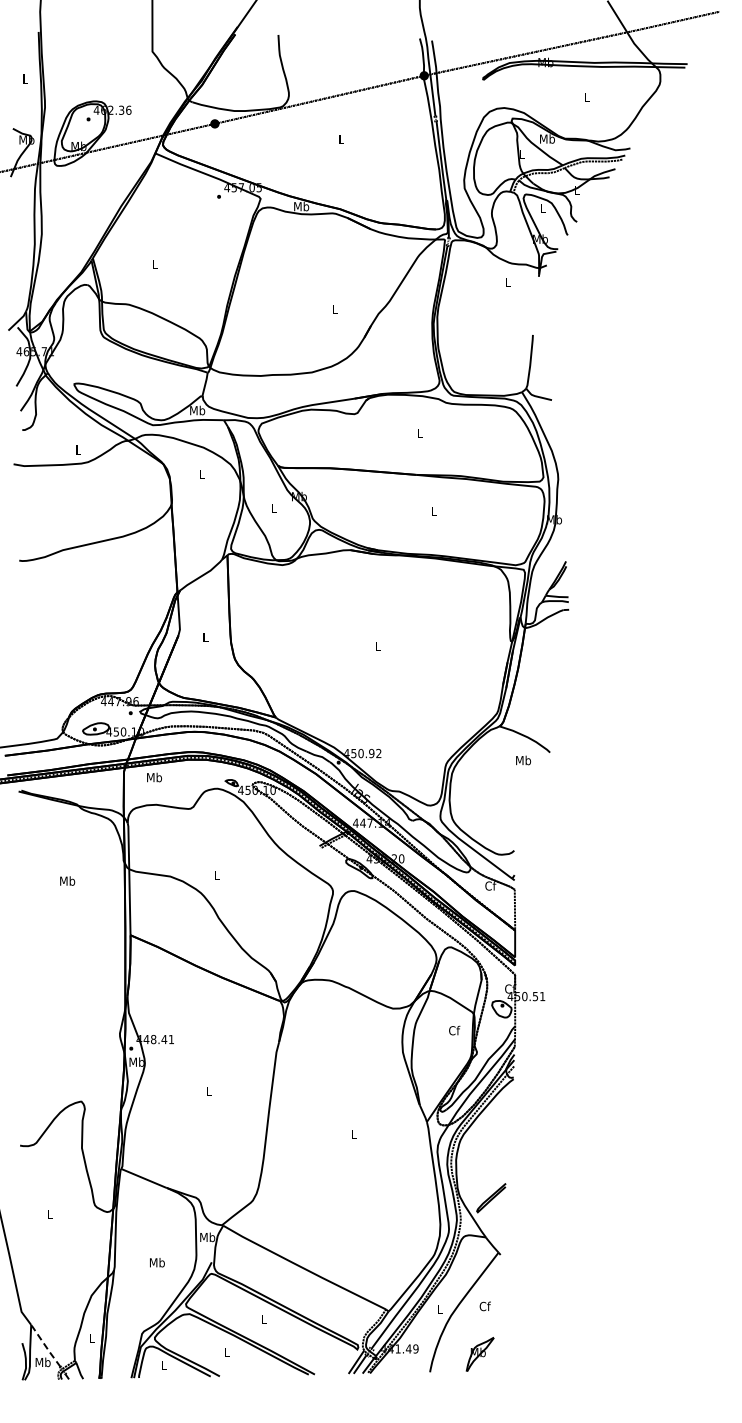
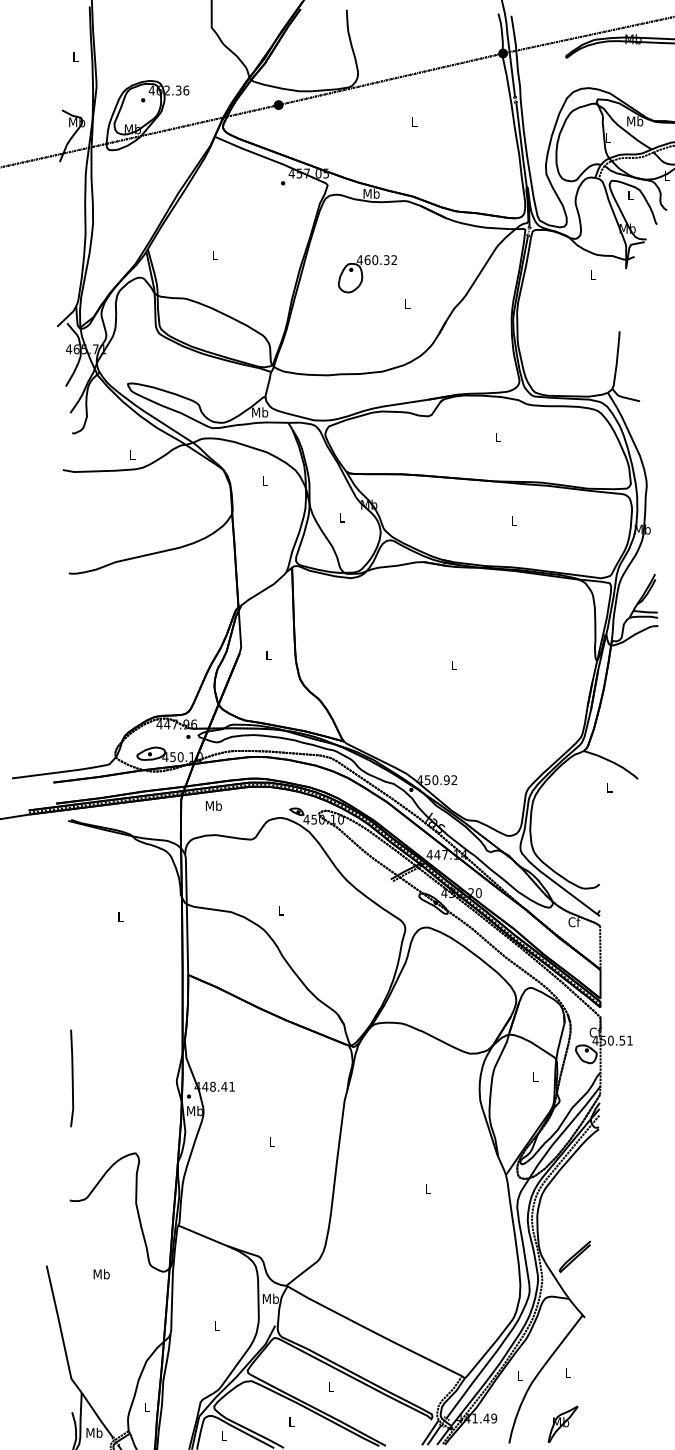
part: (297, 281) -> (367, 274), added
text: (523, 760) -> (609, 787), Mb -> L
text: (67, 880) -> (120, 916), Mb -> L
text: (454, 1030) -> (535, 1077), Cf -> L
line: (22, 1031) -> (72, 1078), added
text: (49, 1214) -> (101, 1274), L -> Mb
text: (157, 1262) -> (217, 1325), Mb -> L
text: (484, 1306) -> (567, 1372), Cf -> L
line: (45, 1345) -> (97, 1414), dashed -> solid

